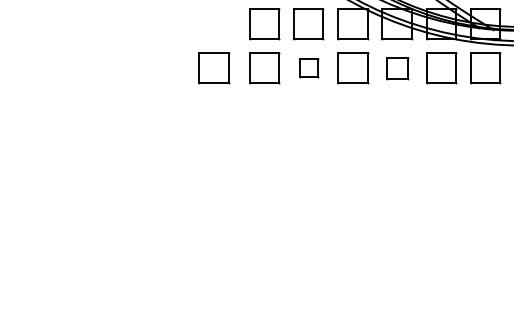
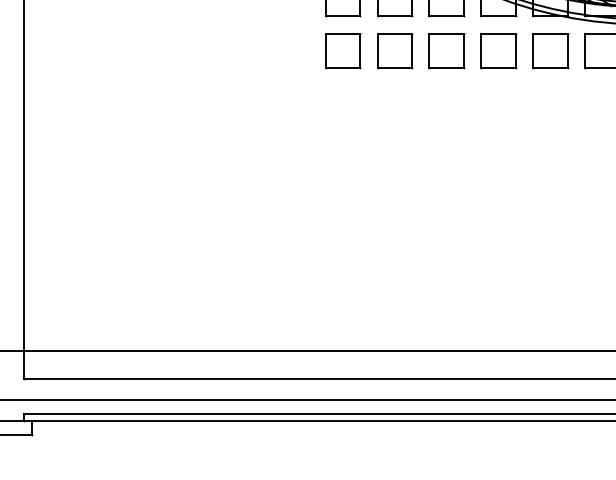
part: (214, 68) -> (284, 51), removed
part: (309, 68) -> (395, 51), size x1.67
part: (397, 68) -> (498, 51), size x1.43

